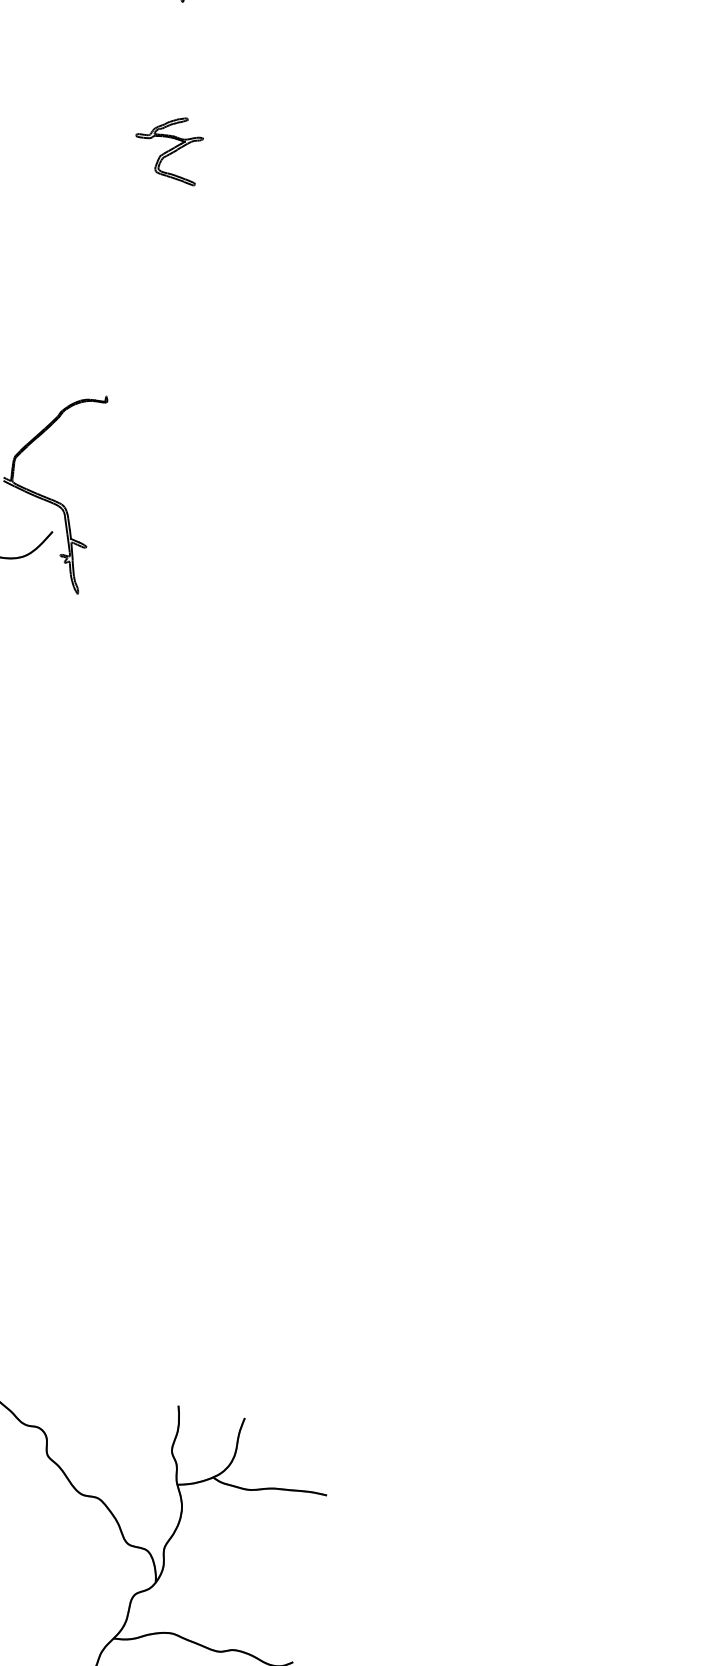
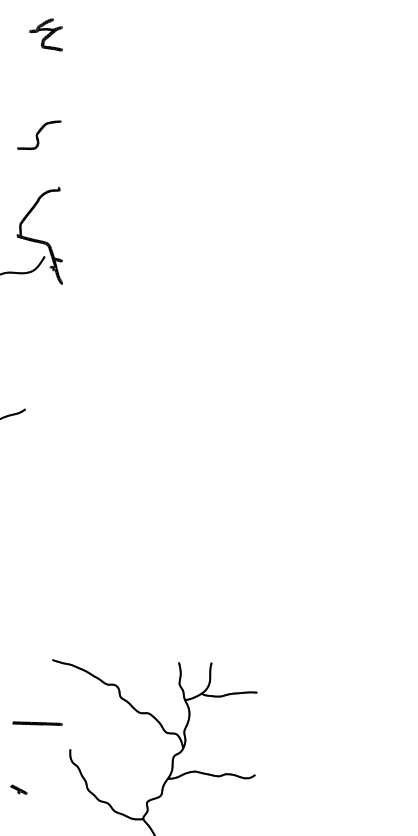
part: (166, 146) -> (45, 34), moved
part: (86, 281) -> (39, 134), added

